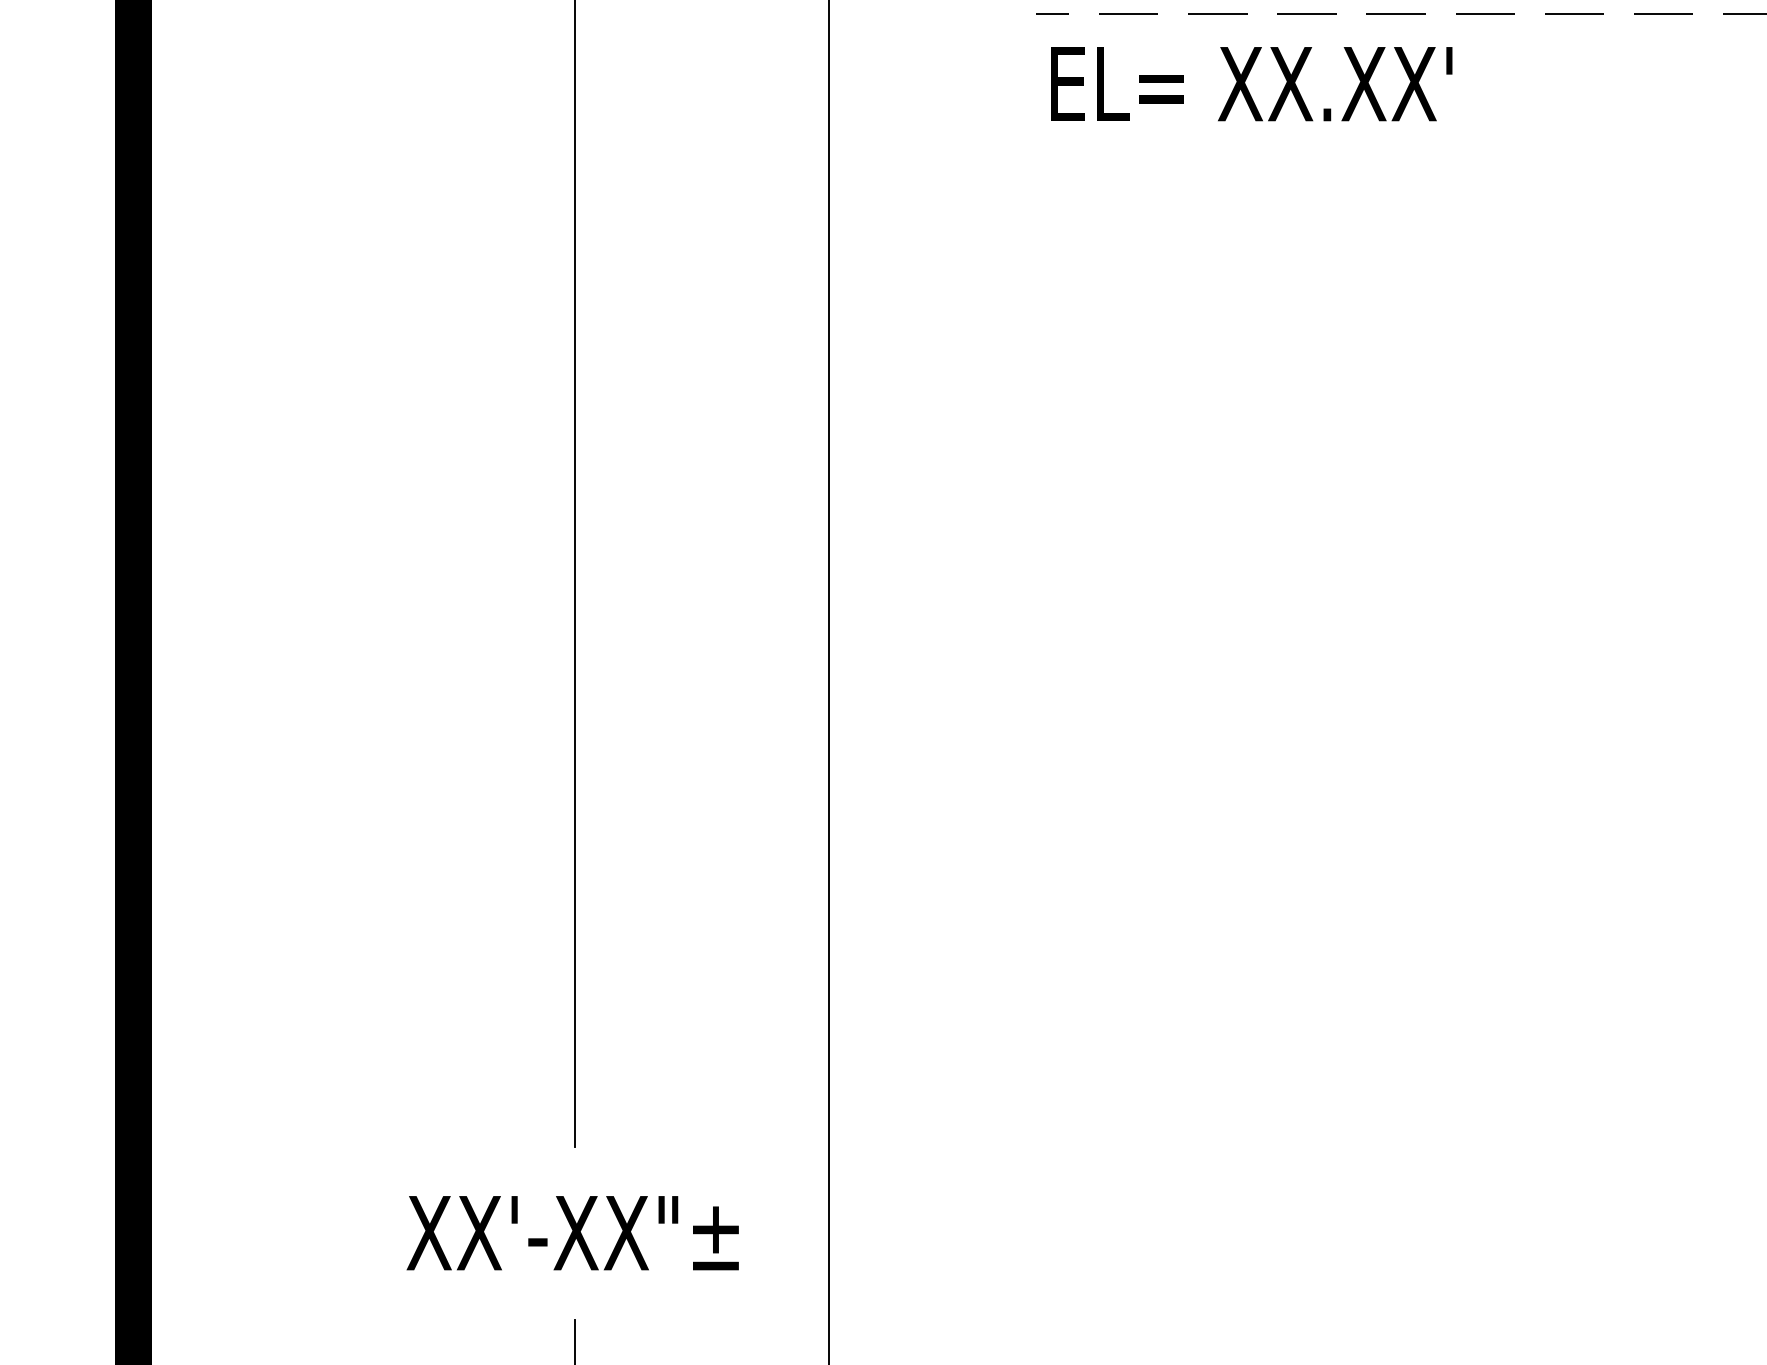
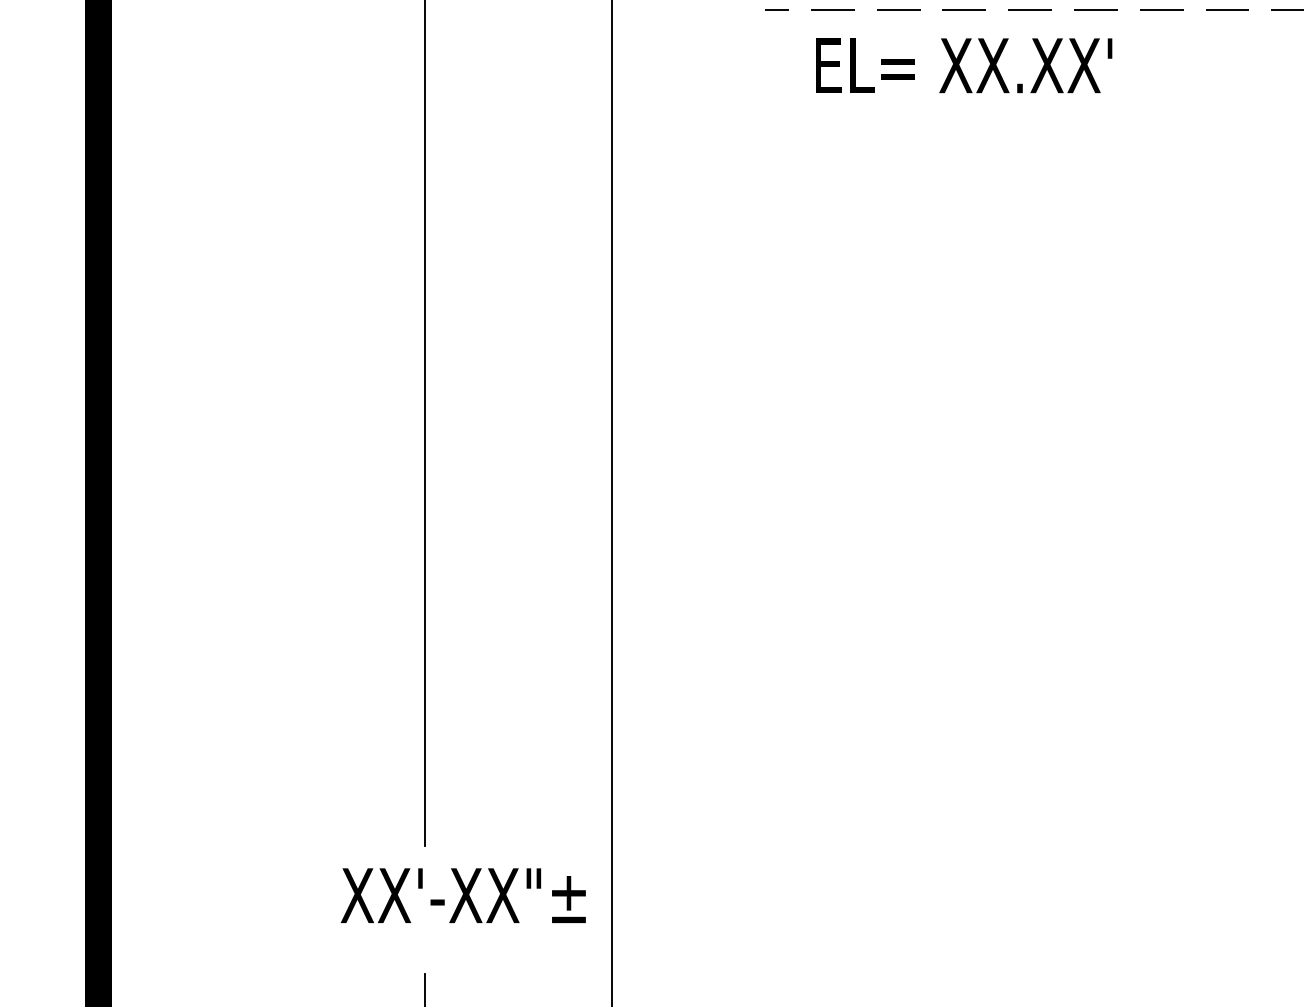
text: (1251, 84) -> (964, 66), moved
text: (572, 1233) -> (463, 895), moved

